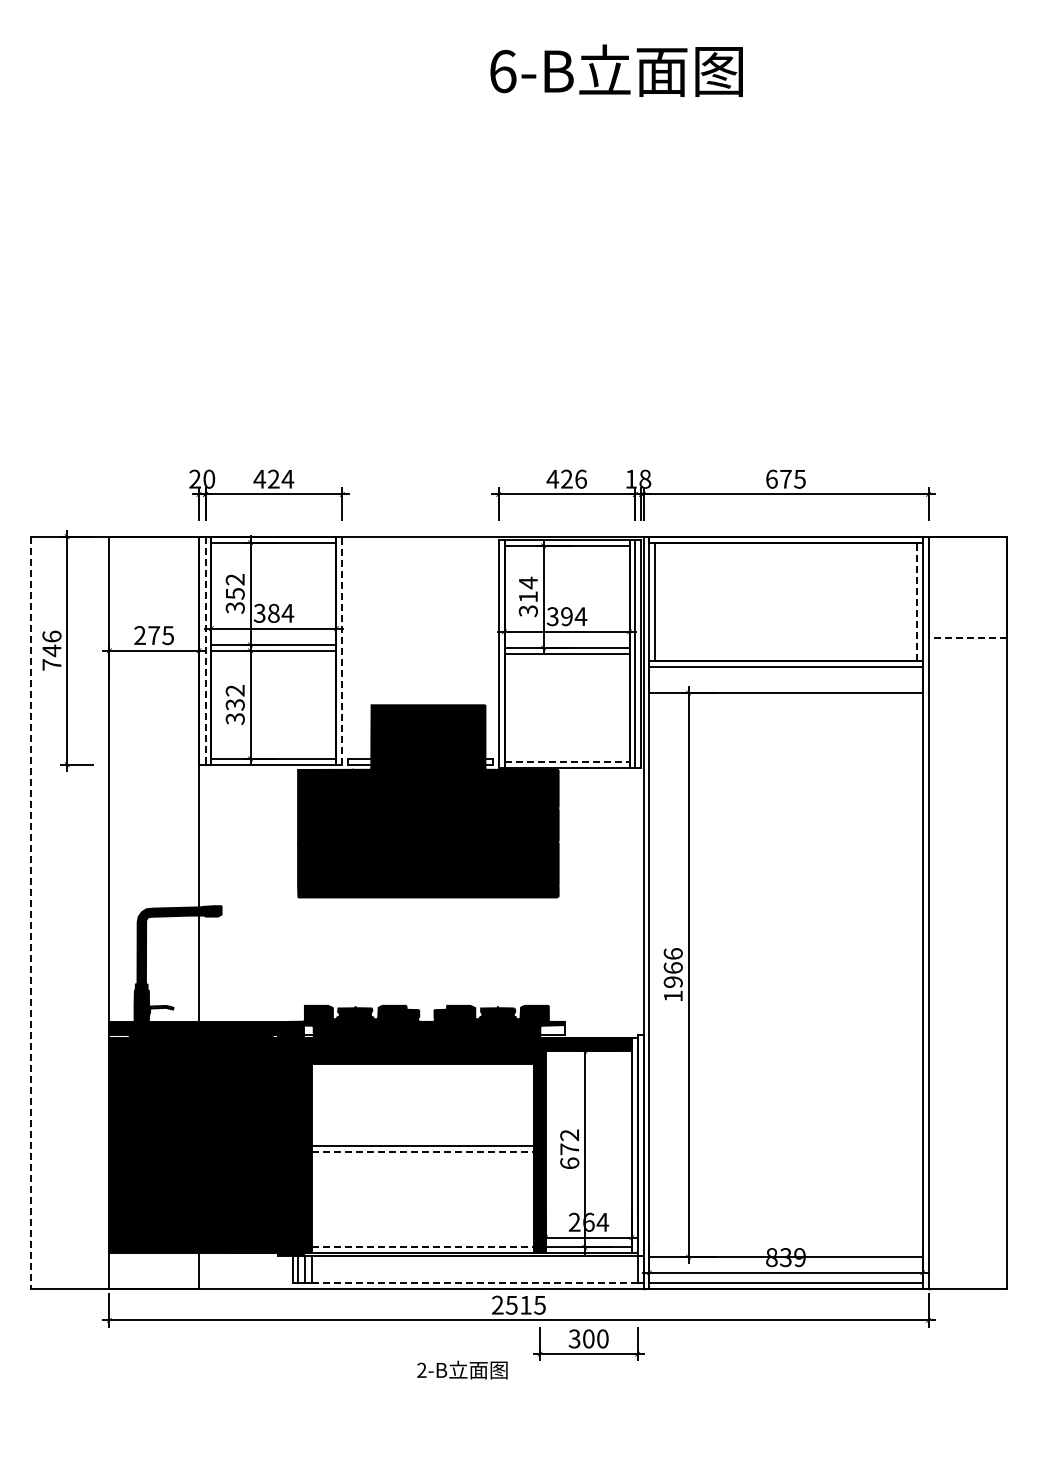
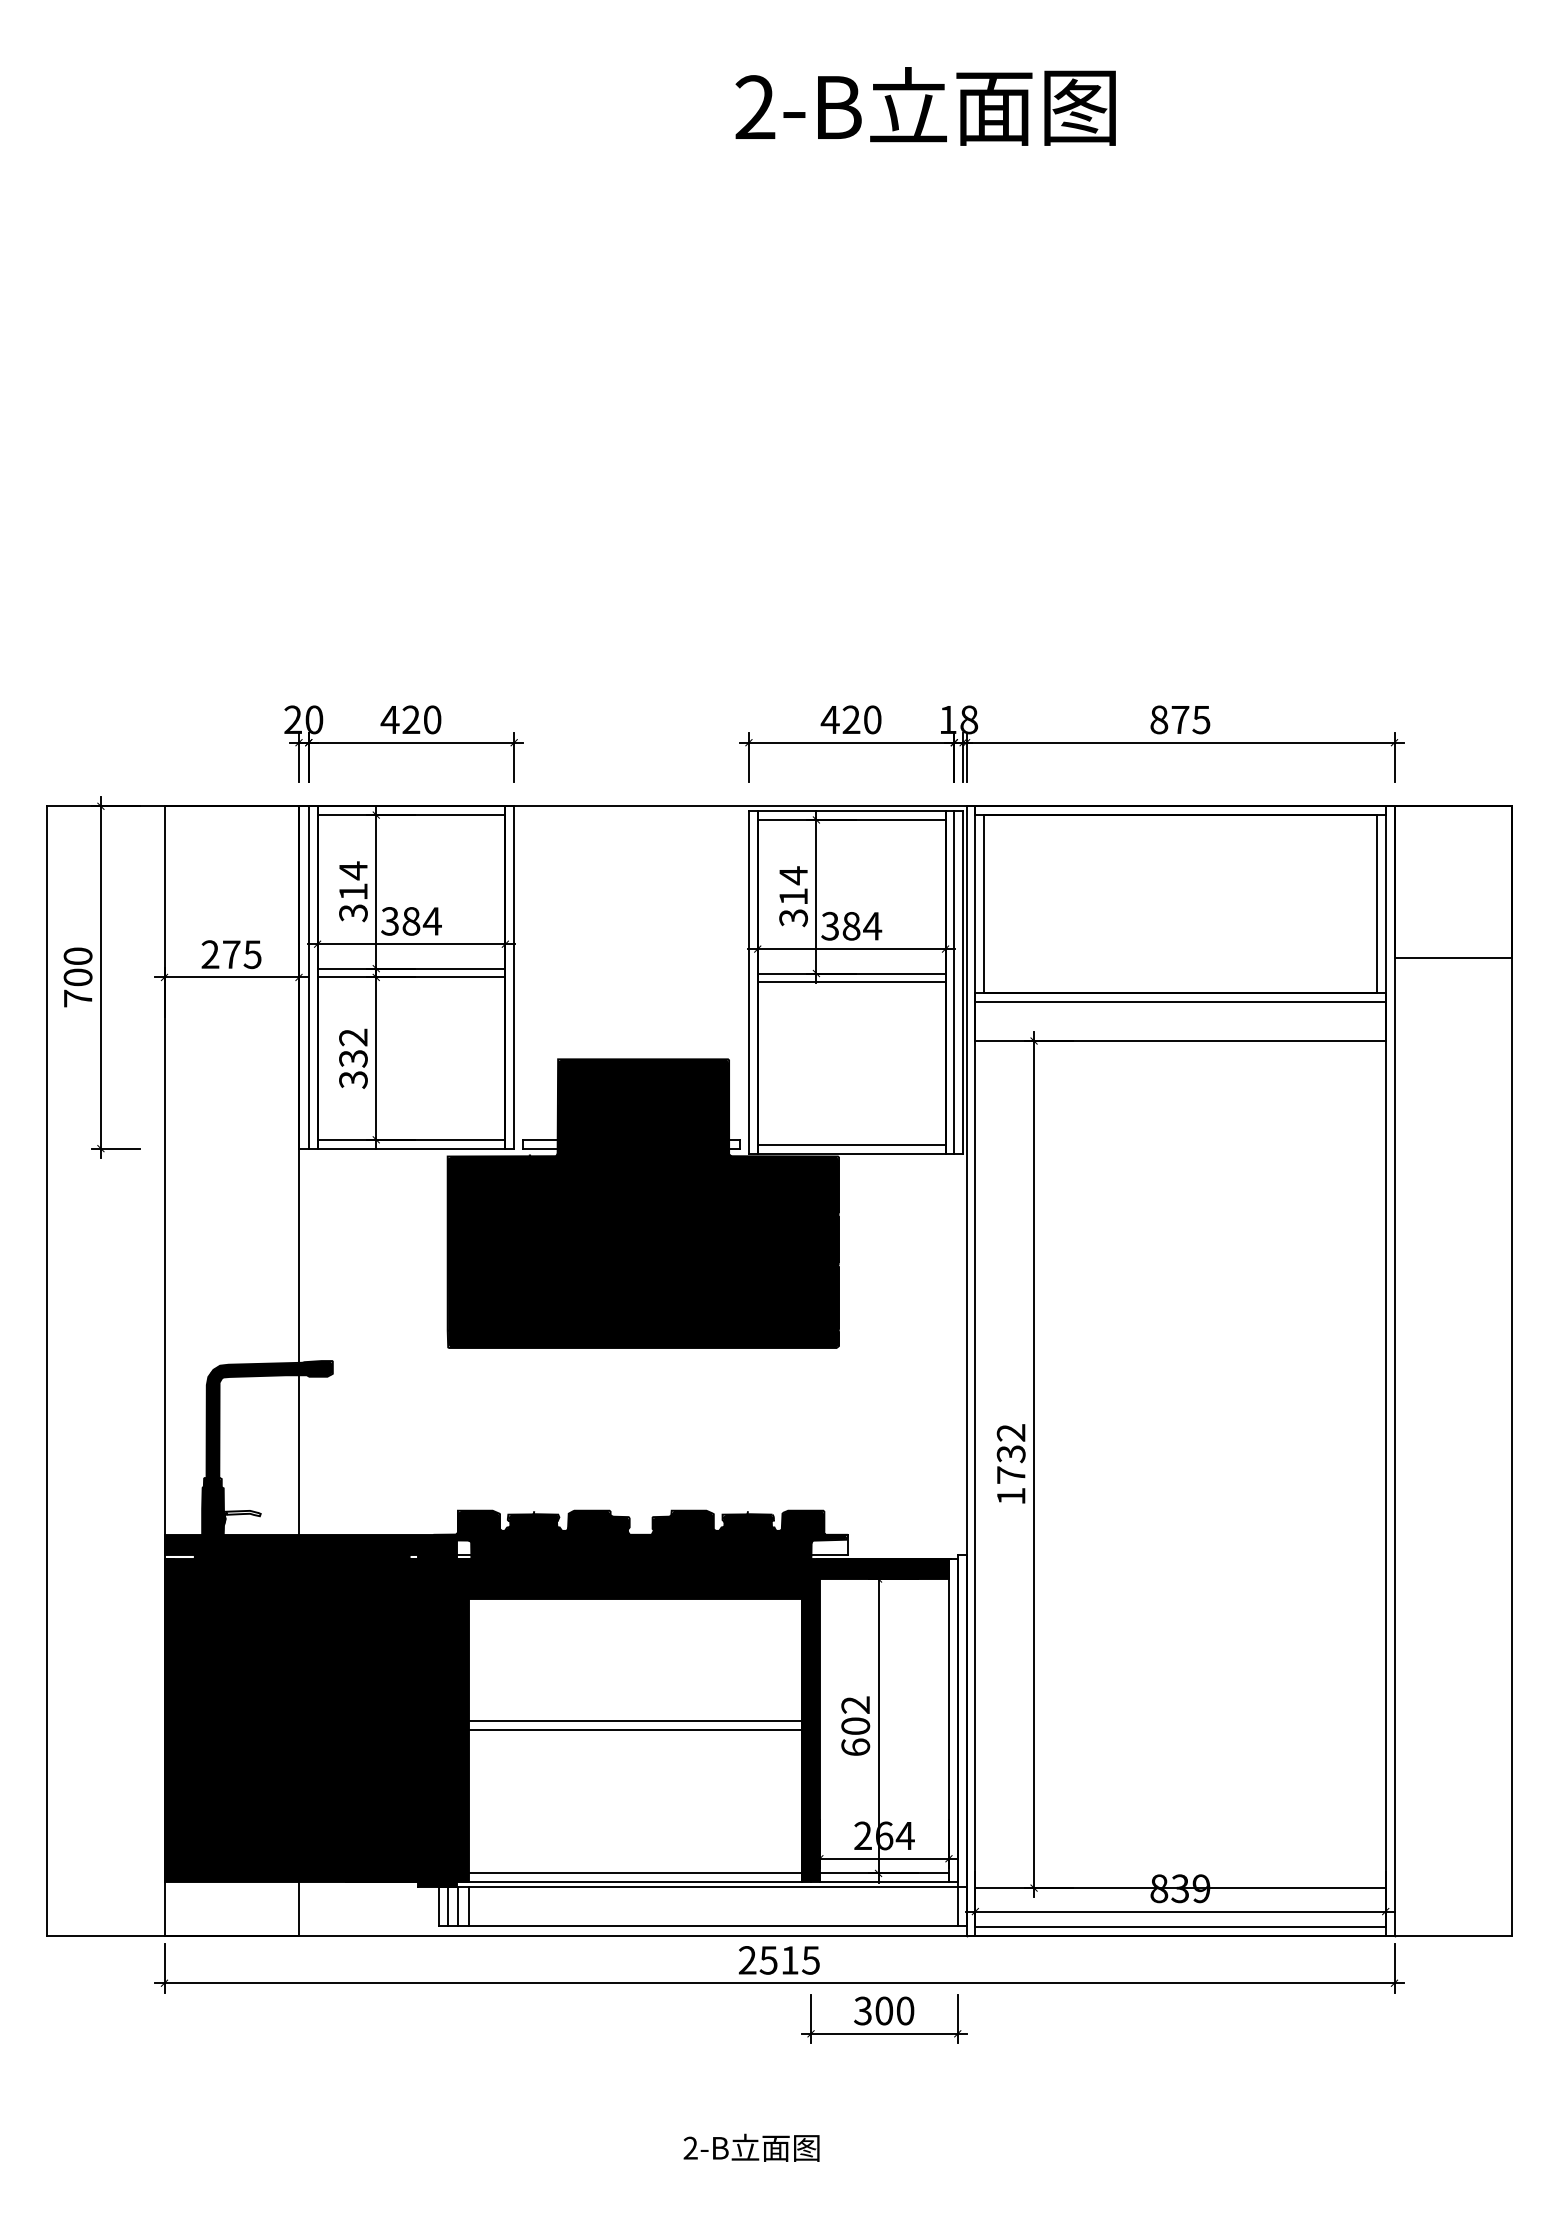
text: (502, 71) -> (754, 107), 6-B -> 2-B
text: (287, 478) -> (431, 718), 424 -> 420
text: (580, 478) -> (871, 718), 426 -> 420
text: (771, 478) -> (1158, 718), 675 -> 875
text: (234, 586) -> (352, 880), 352 -> 314
line: (916, 601) -> (1376, 903), dashed -> solid
text: (566, 616) -> (850, 926), 394 -> 384
line: (967, 637) -> (1453, 957), dashed -> solid
text: (51, 643) -> (77, 966), 746 -> 700
line: (205, 650) -> (308, 977), dashed -> solid
line: (342, 650) -> (514, 977), dashed -> solid
line: (567, 762) -> (852, 1145), dashed -> solid
line: (31, 913) -> (47, 1372), dashed -> solid
text: (672, 967) -> (1010, 1453), 1966 -> 1732
text: (569, 1149) -> (855, 1726), 672 -> 602
line: (423, 1151) -> (636, 1729), dashed -> solid
line: (423, 1247) -> (636, 1873), dashed -> solid
line: (474, 1282) -> (712, 1926), dashed -> solid
text: (462, 1369) -> (751, 2146), moved

